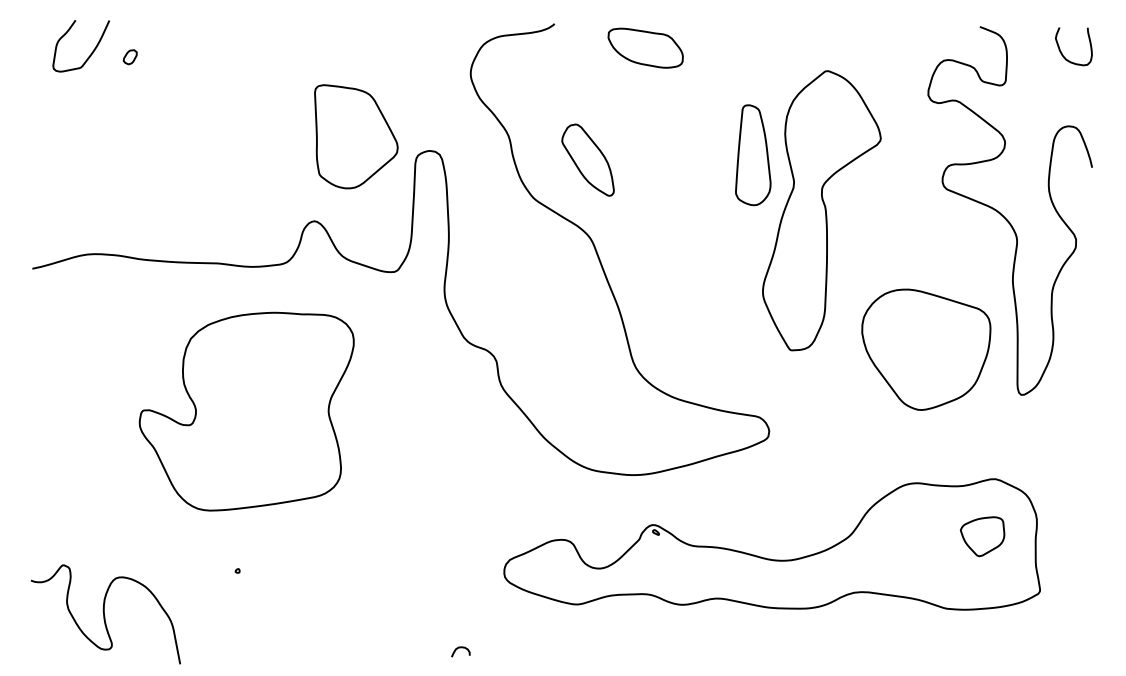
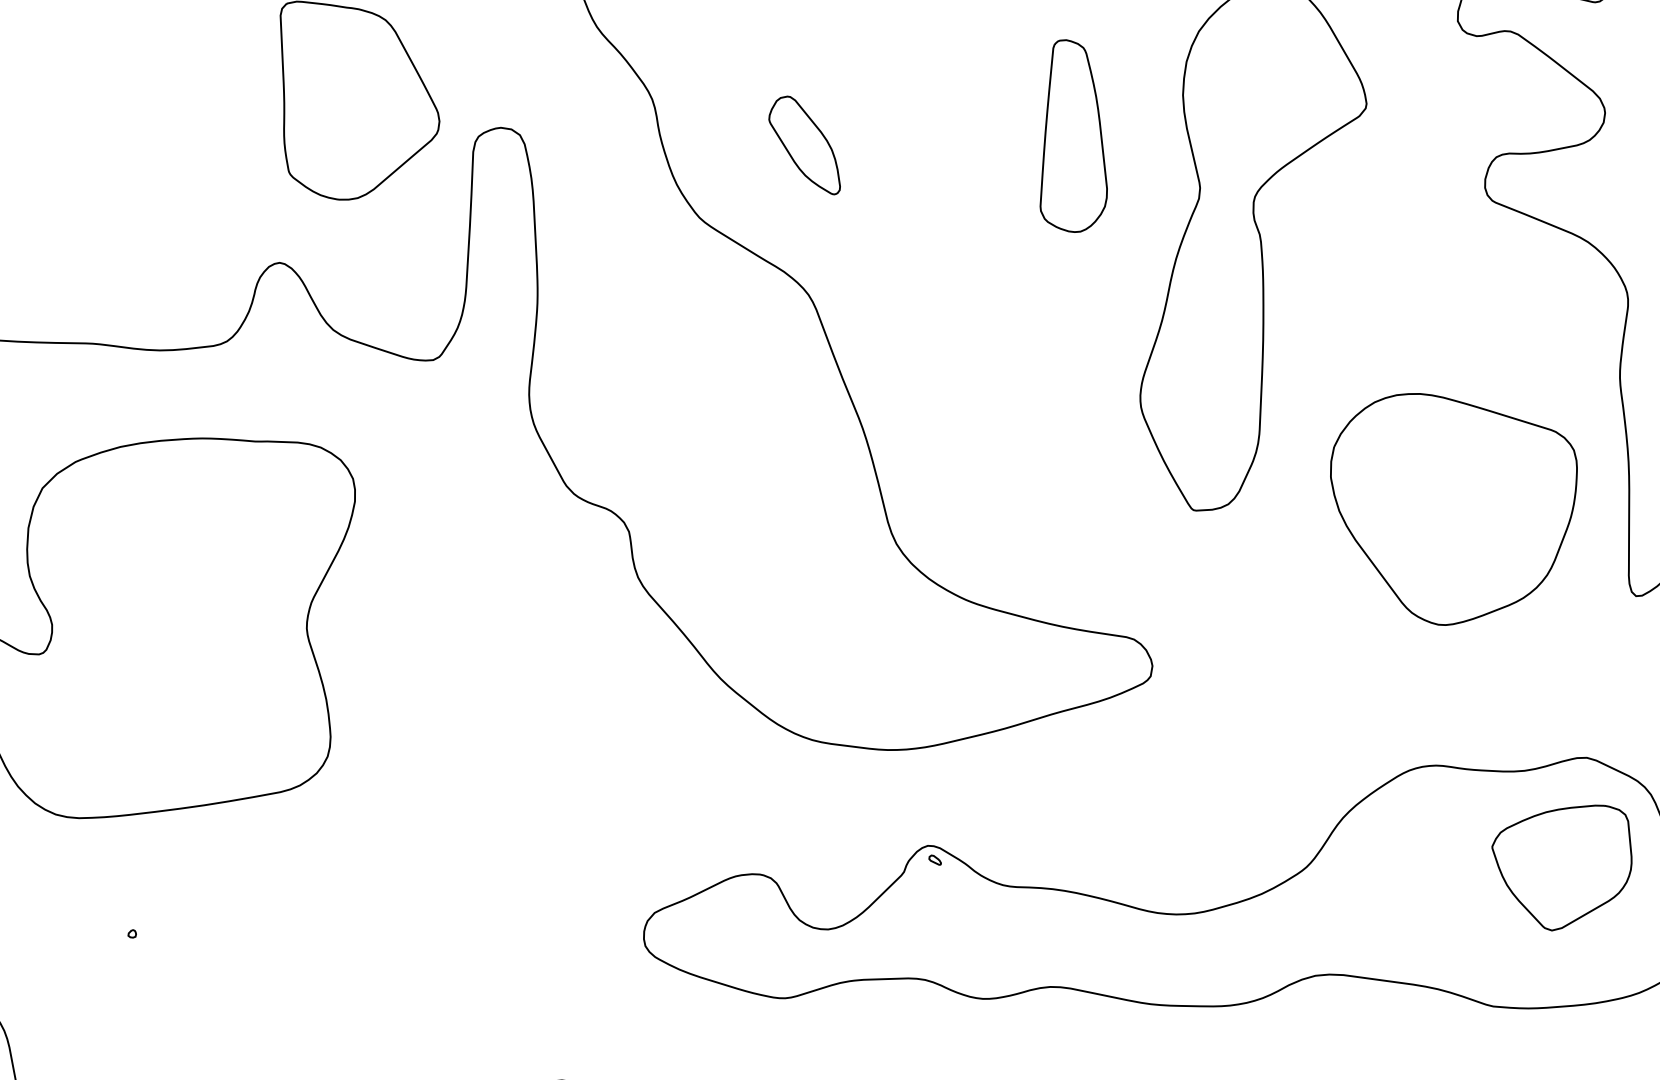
part: (753, 155) -> (1074, 136), moved
part: (587, 159) -> (803, 144), size x0.71
part: (982, 536) -> (1561, 867), size x1.67

